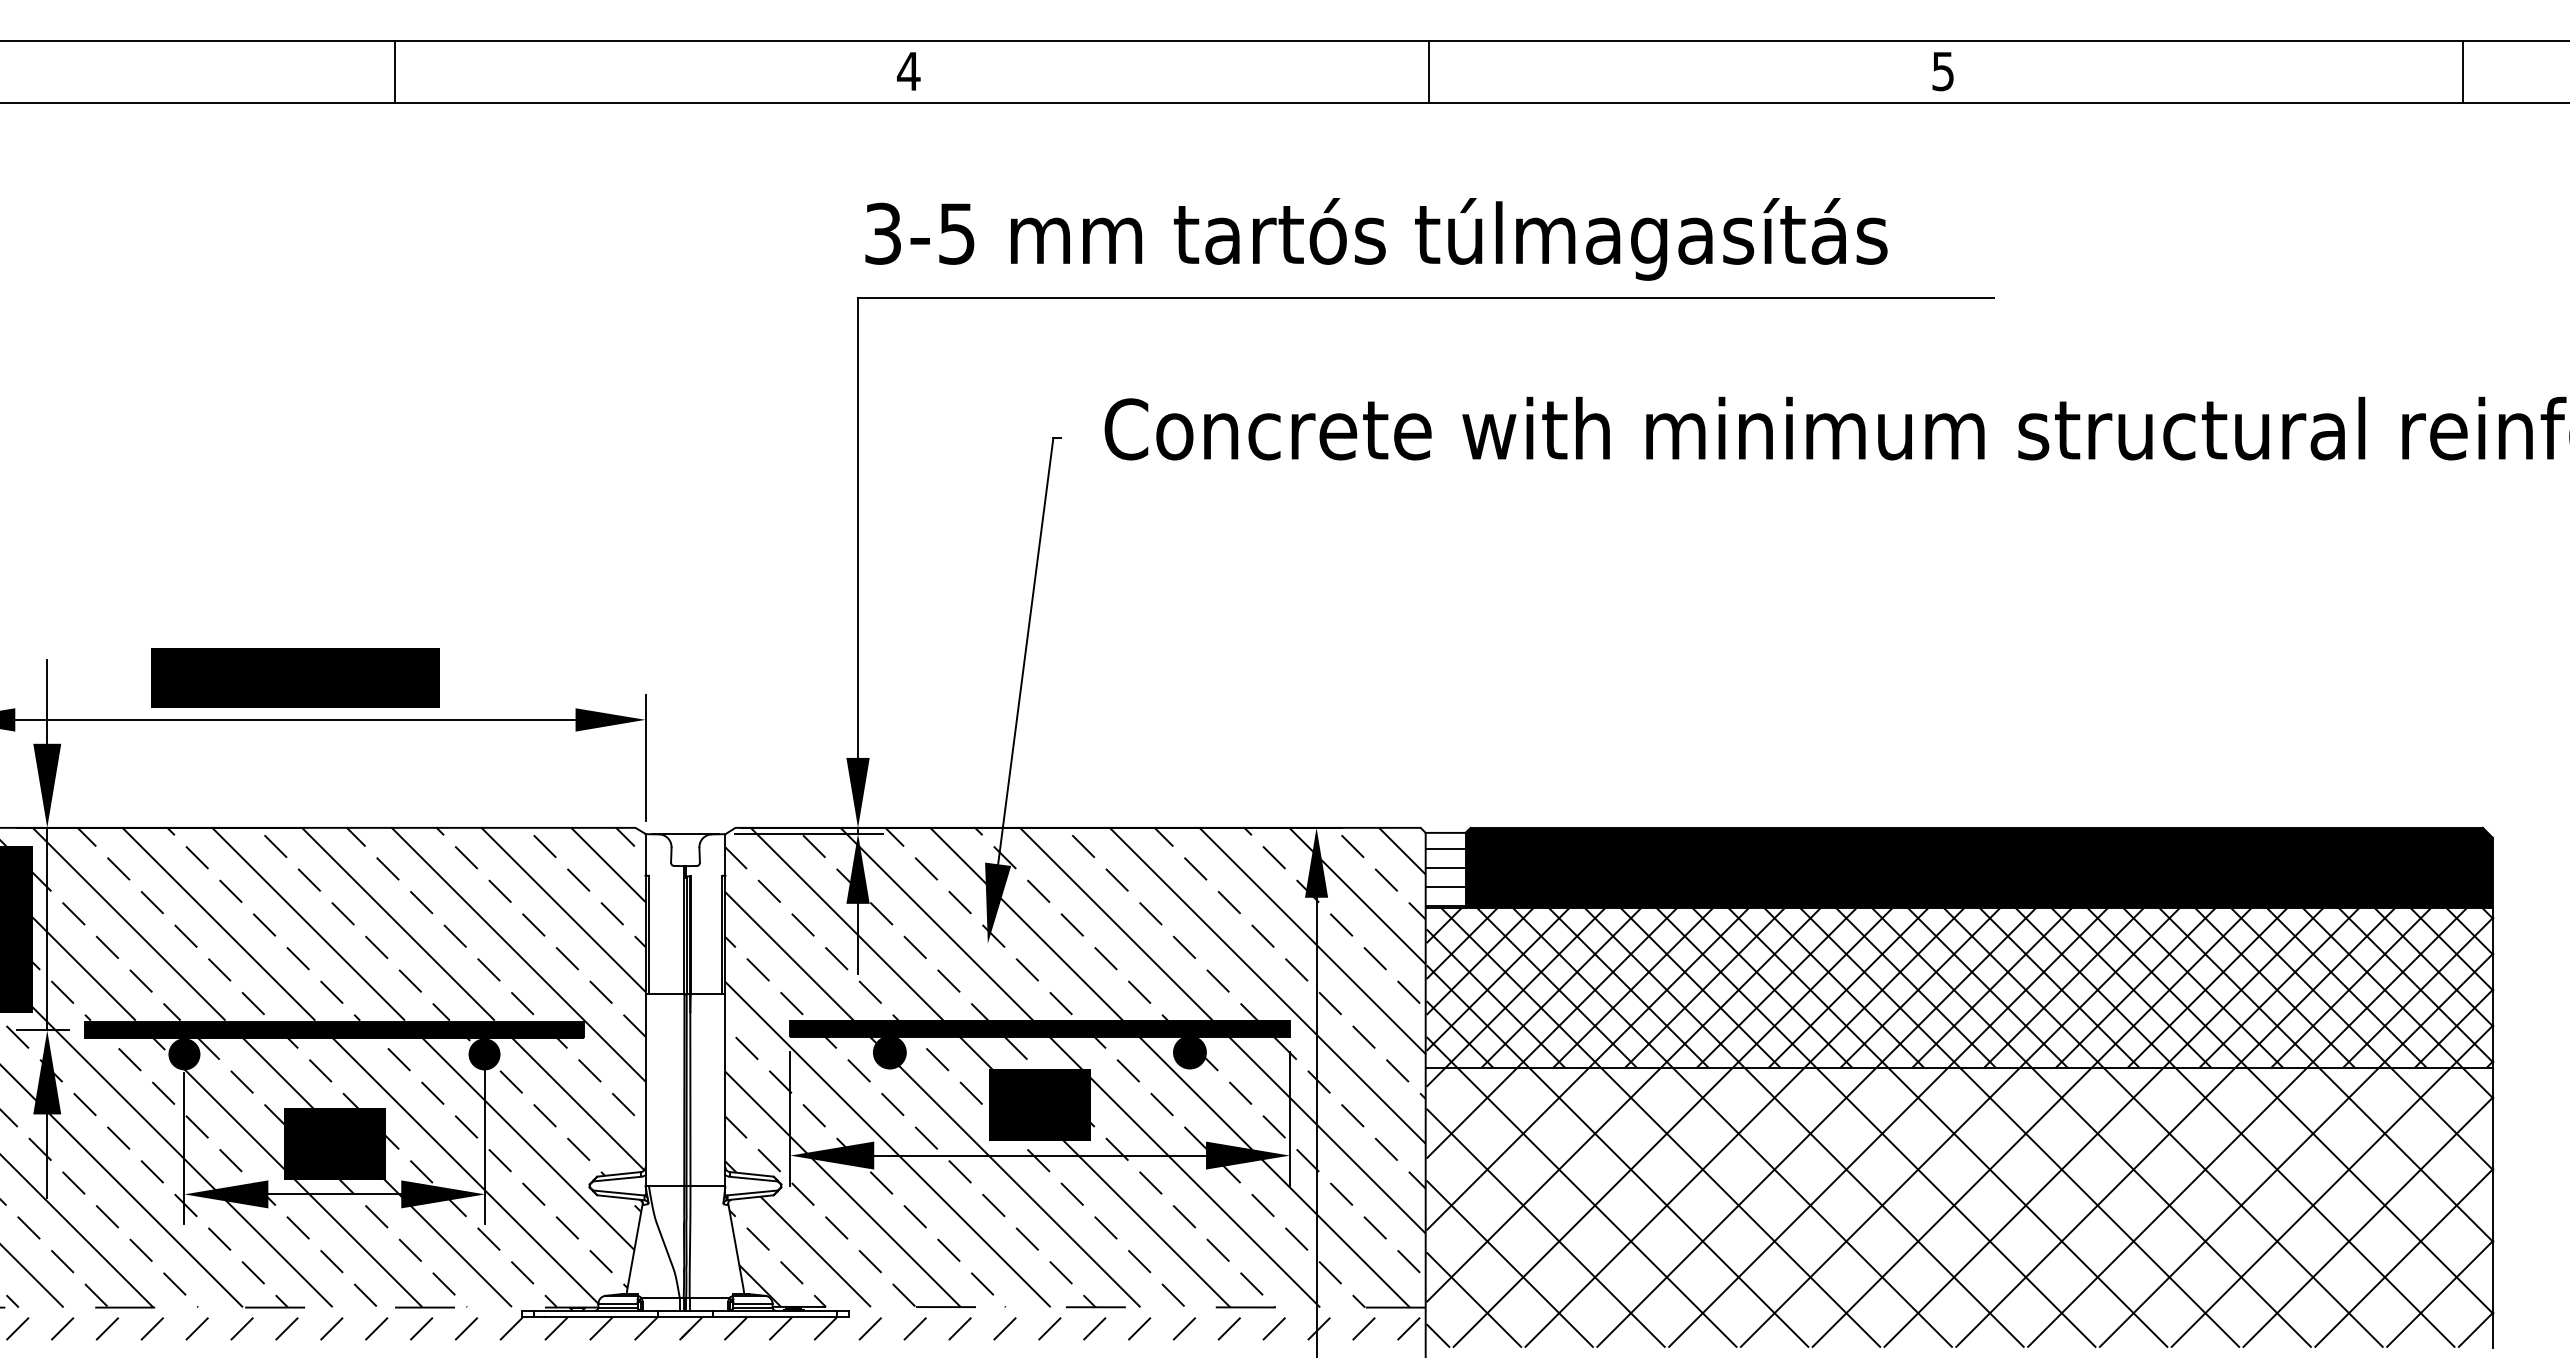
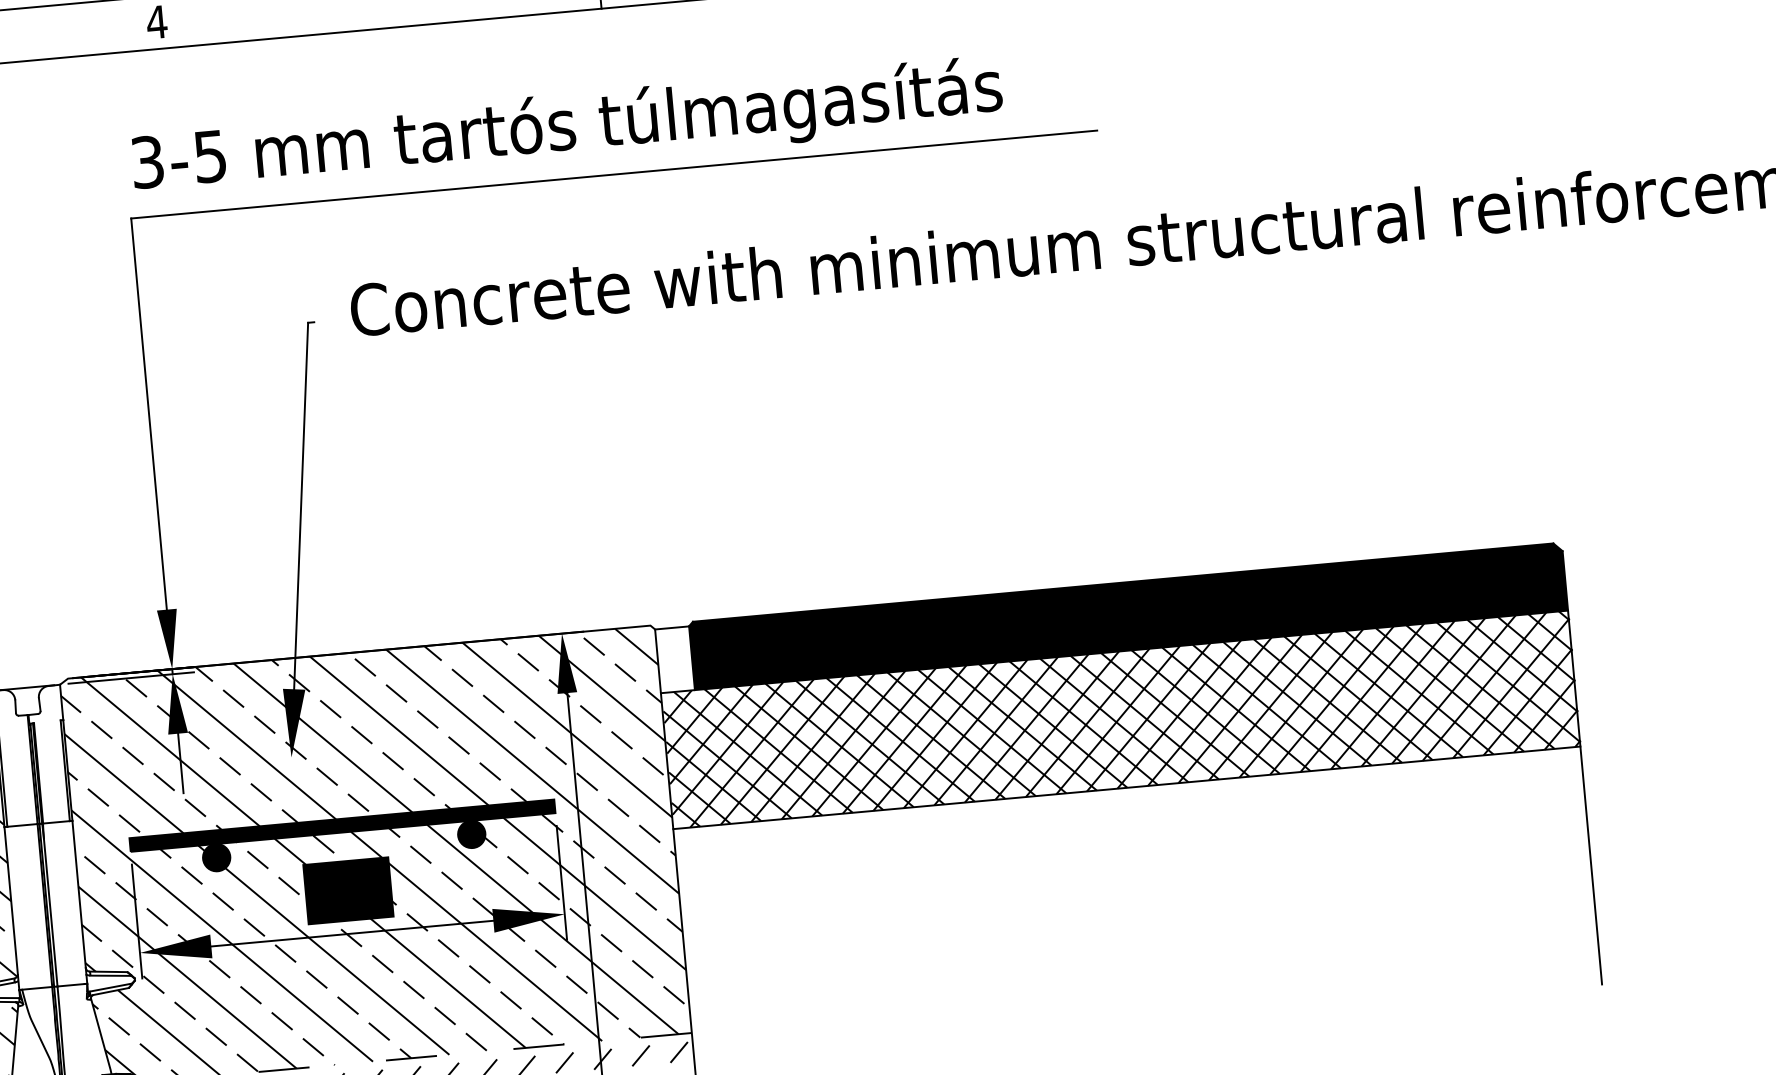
hatch: (1445, 876) -> (675, 665), removed
hatch: (1959, 1207) -> (1137, 906), removed

